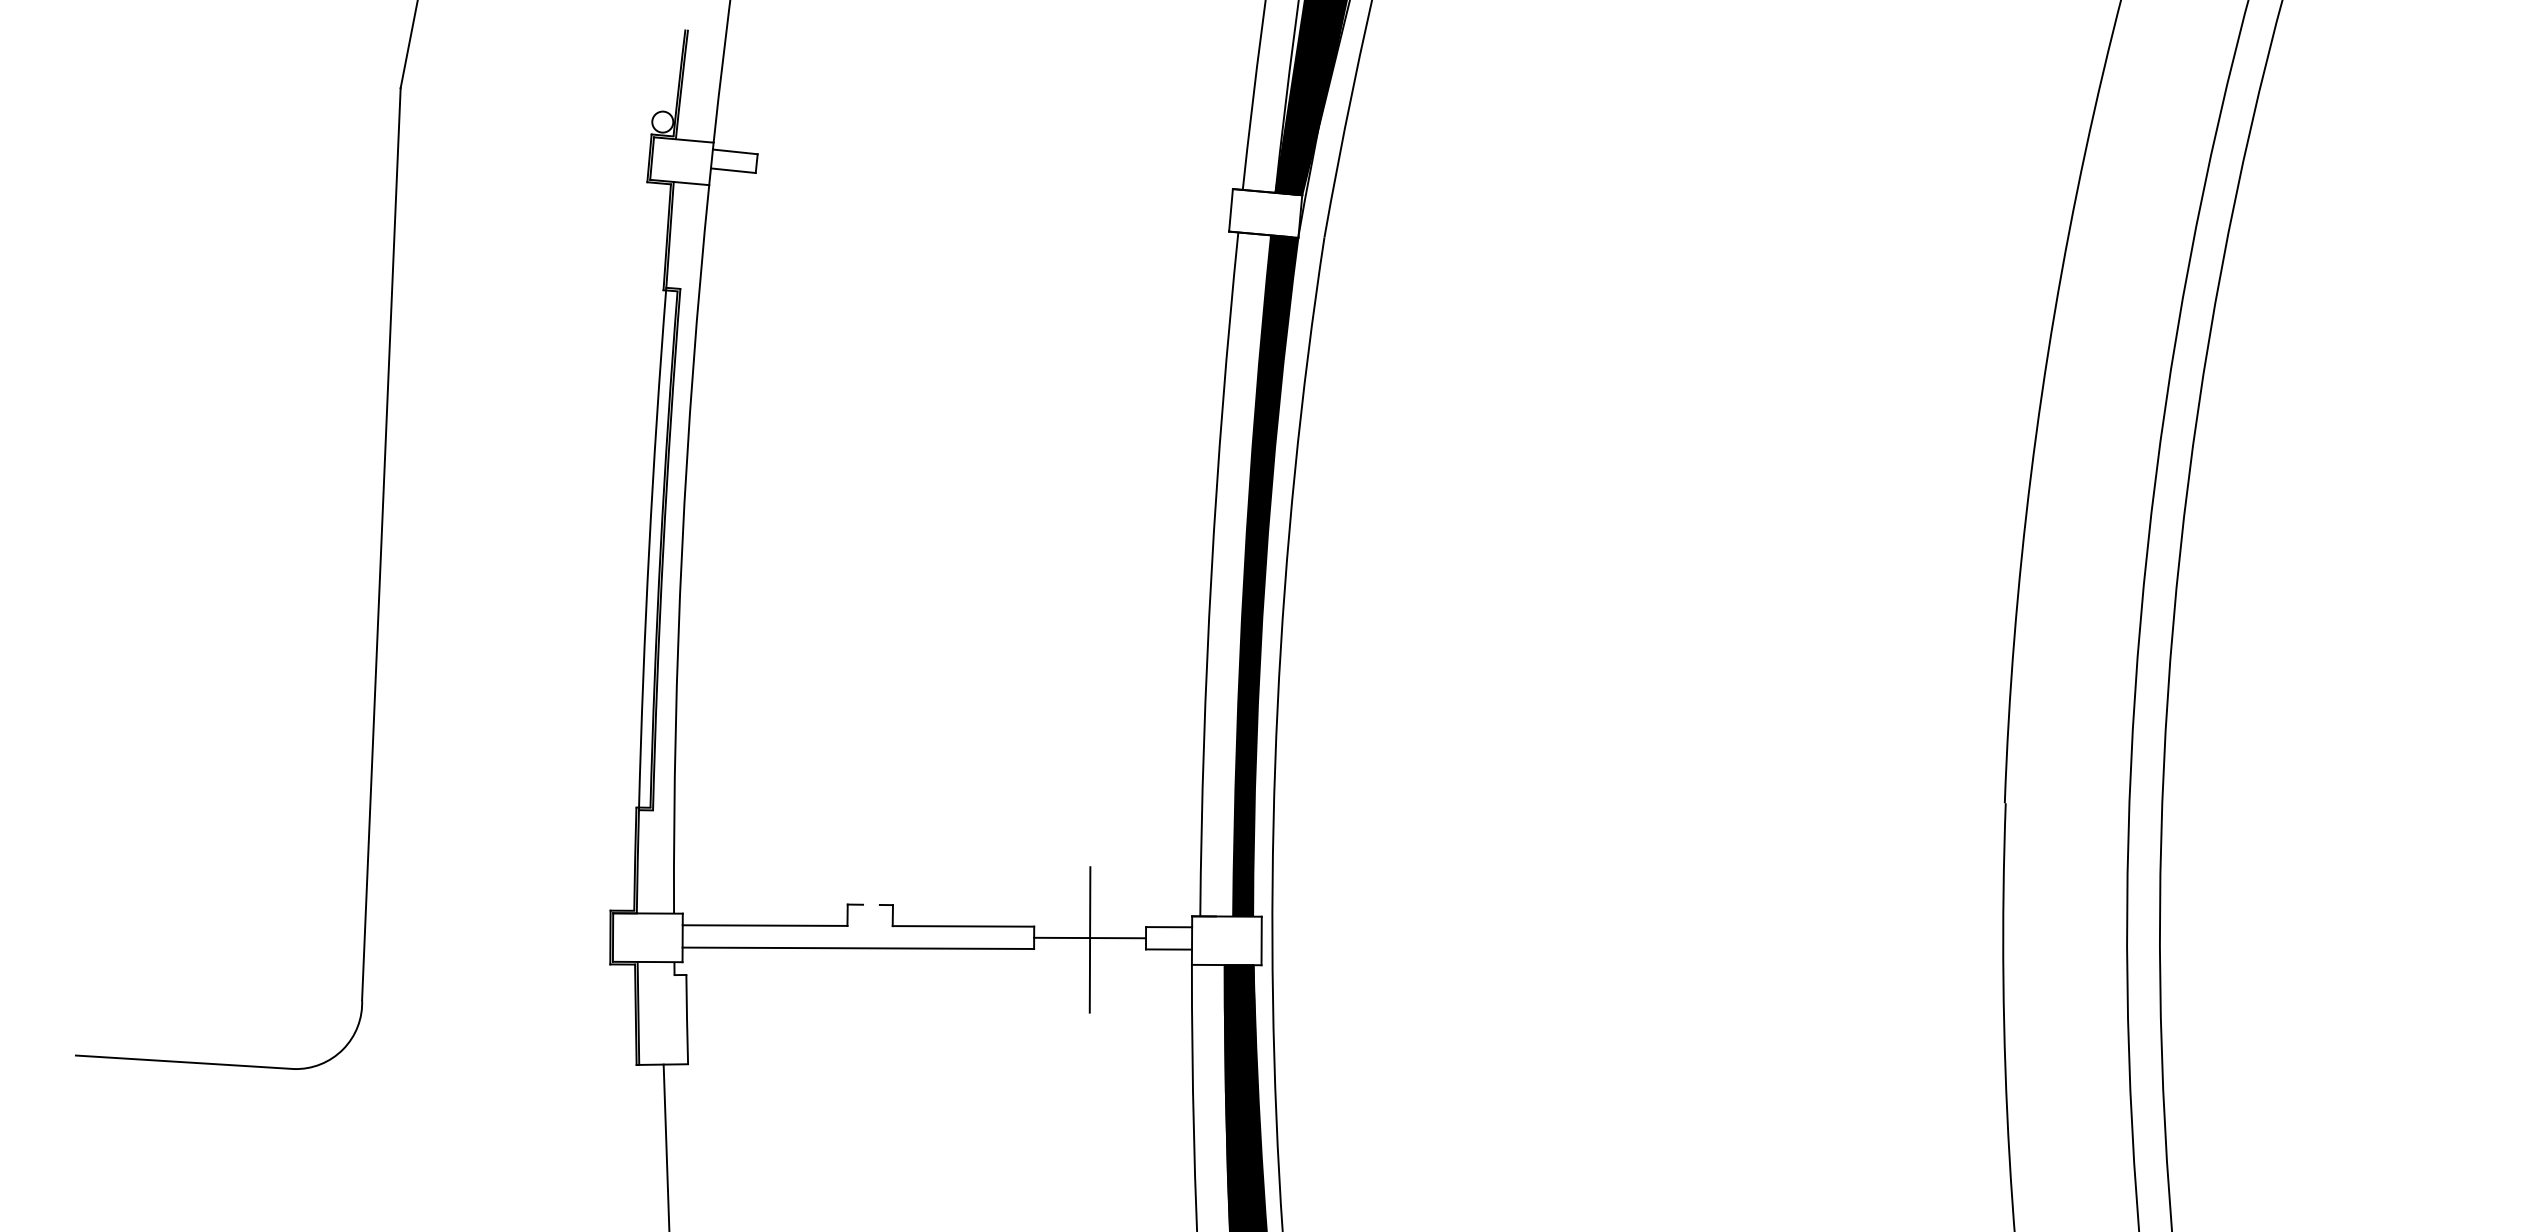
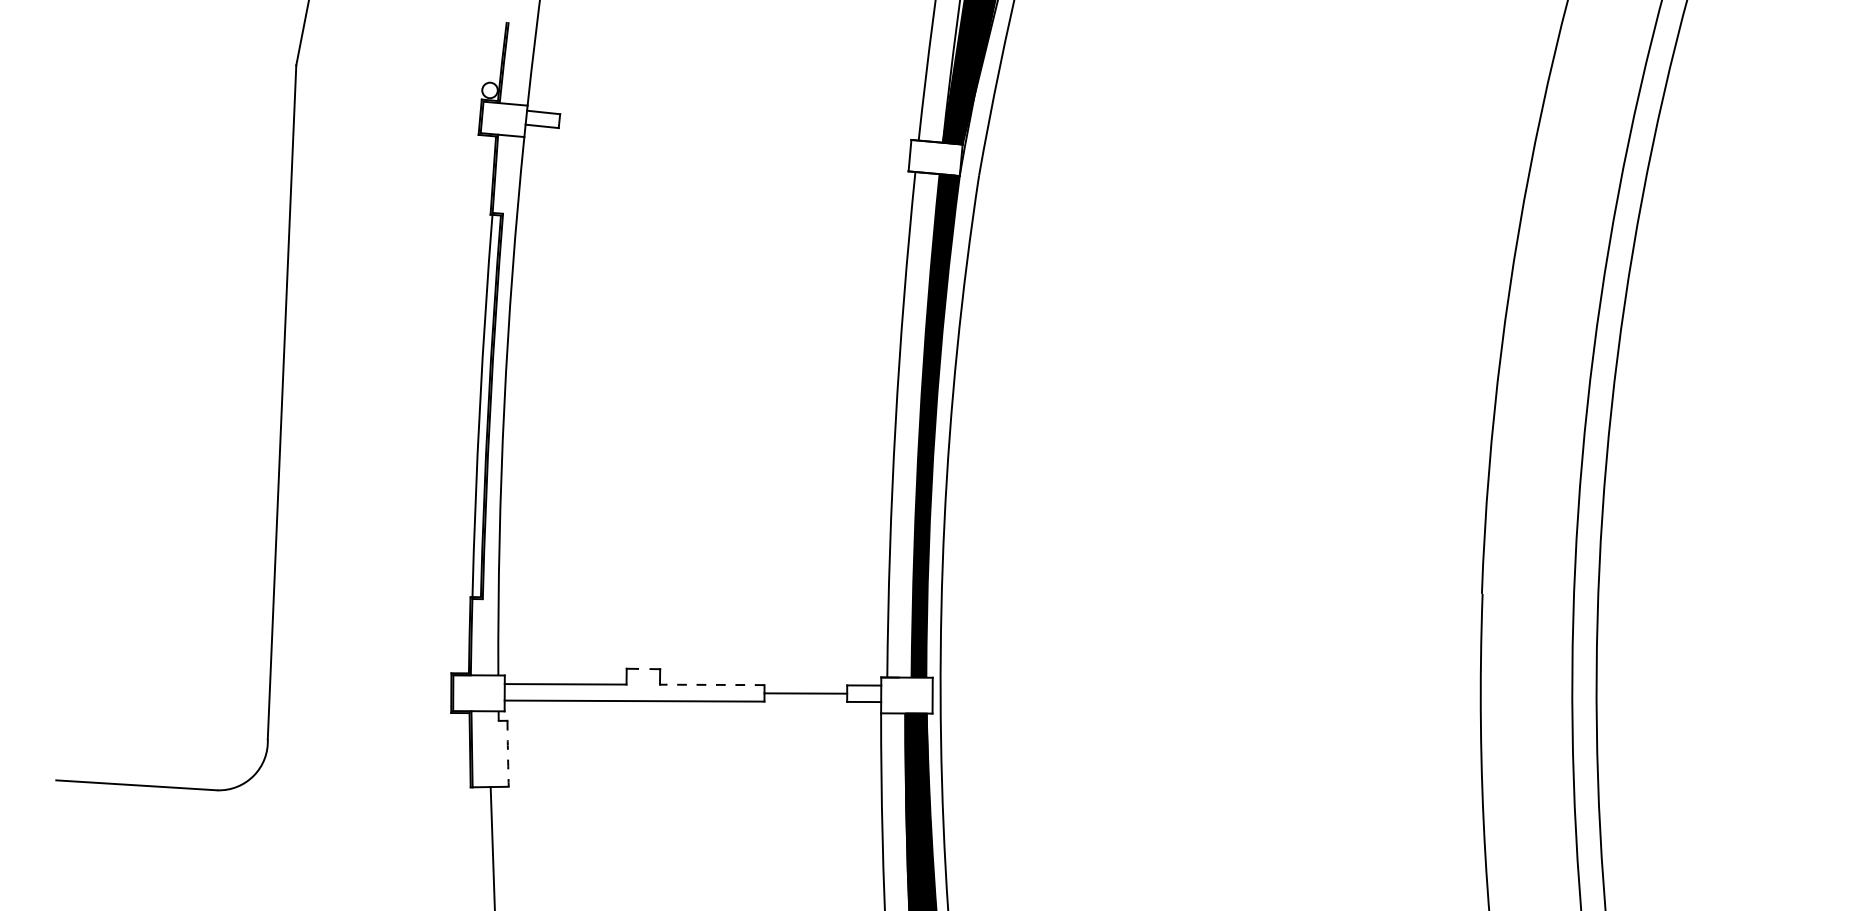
line: (963, 926) -> (712, 684), solid -> dashed
line: (1089, 939) -> (805, 694), removed
arc: (687, 1019) -> (508, 753), solid -> dashed

